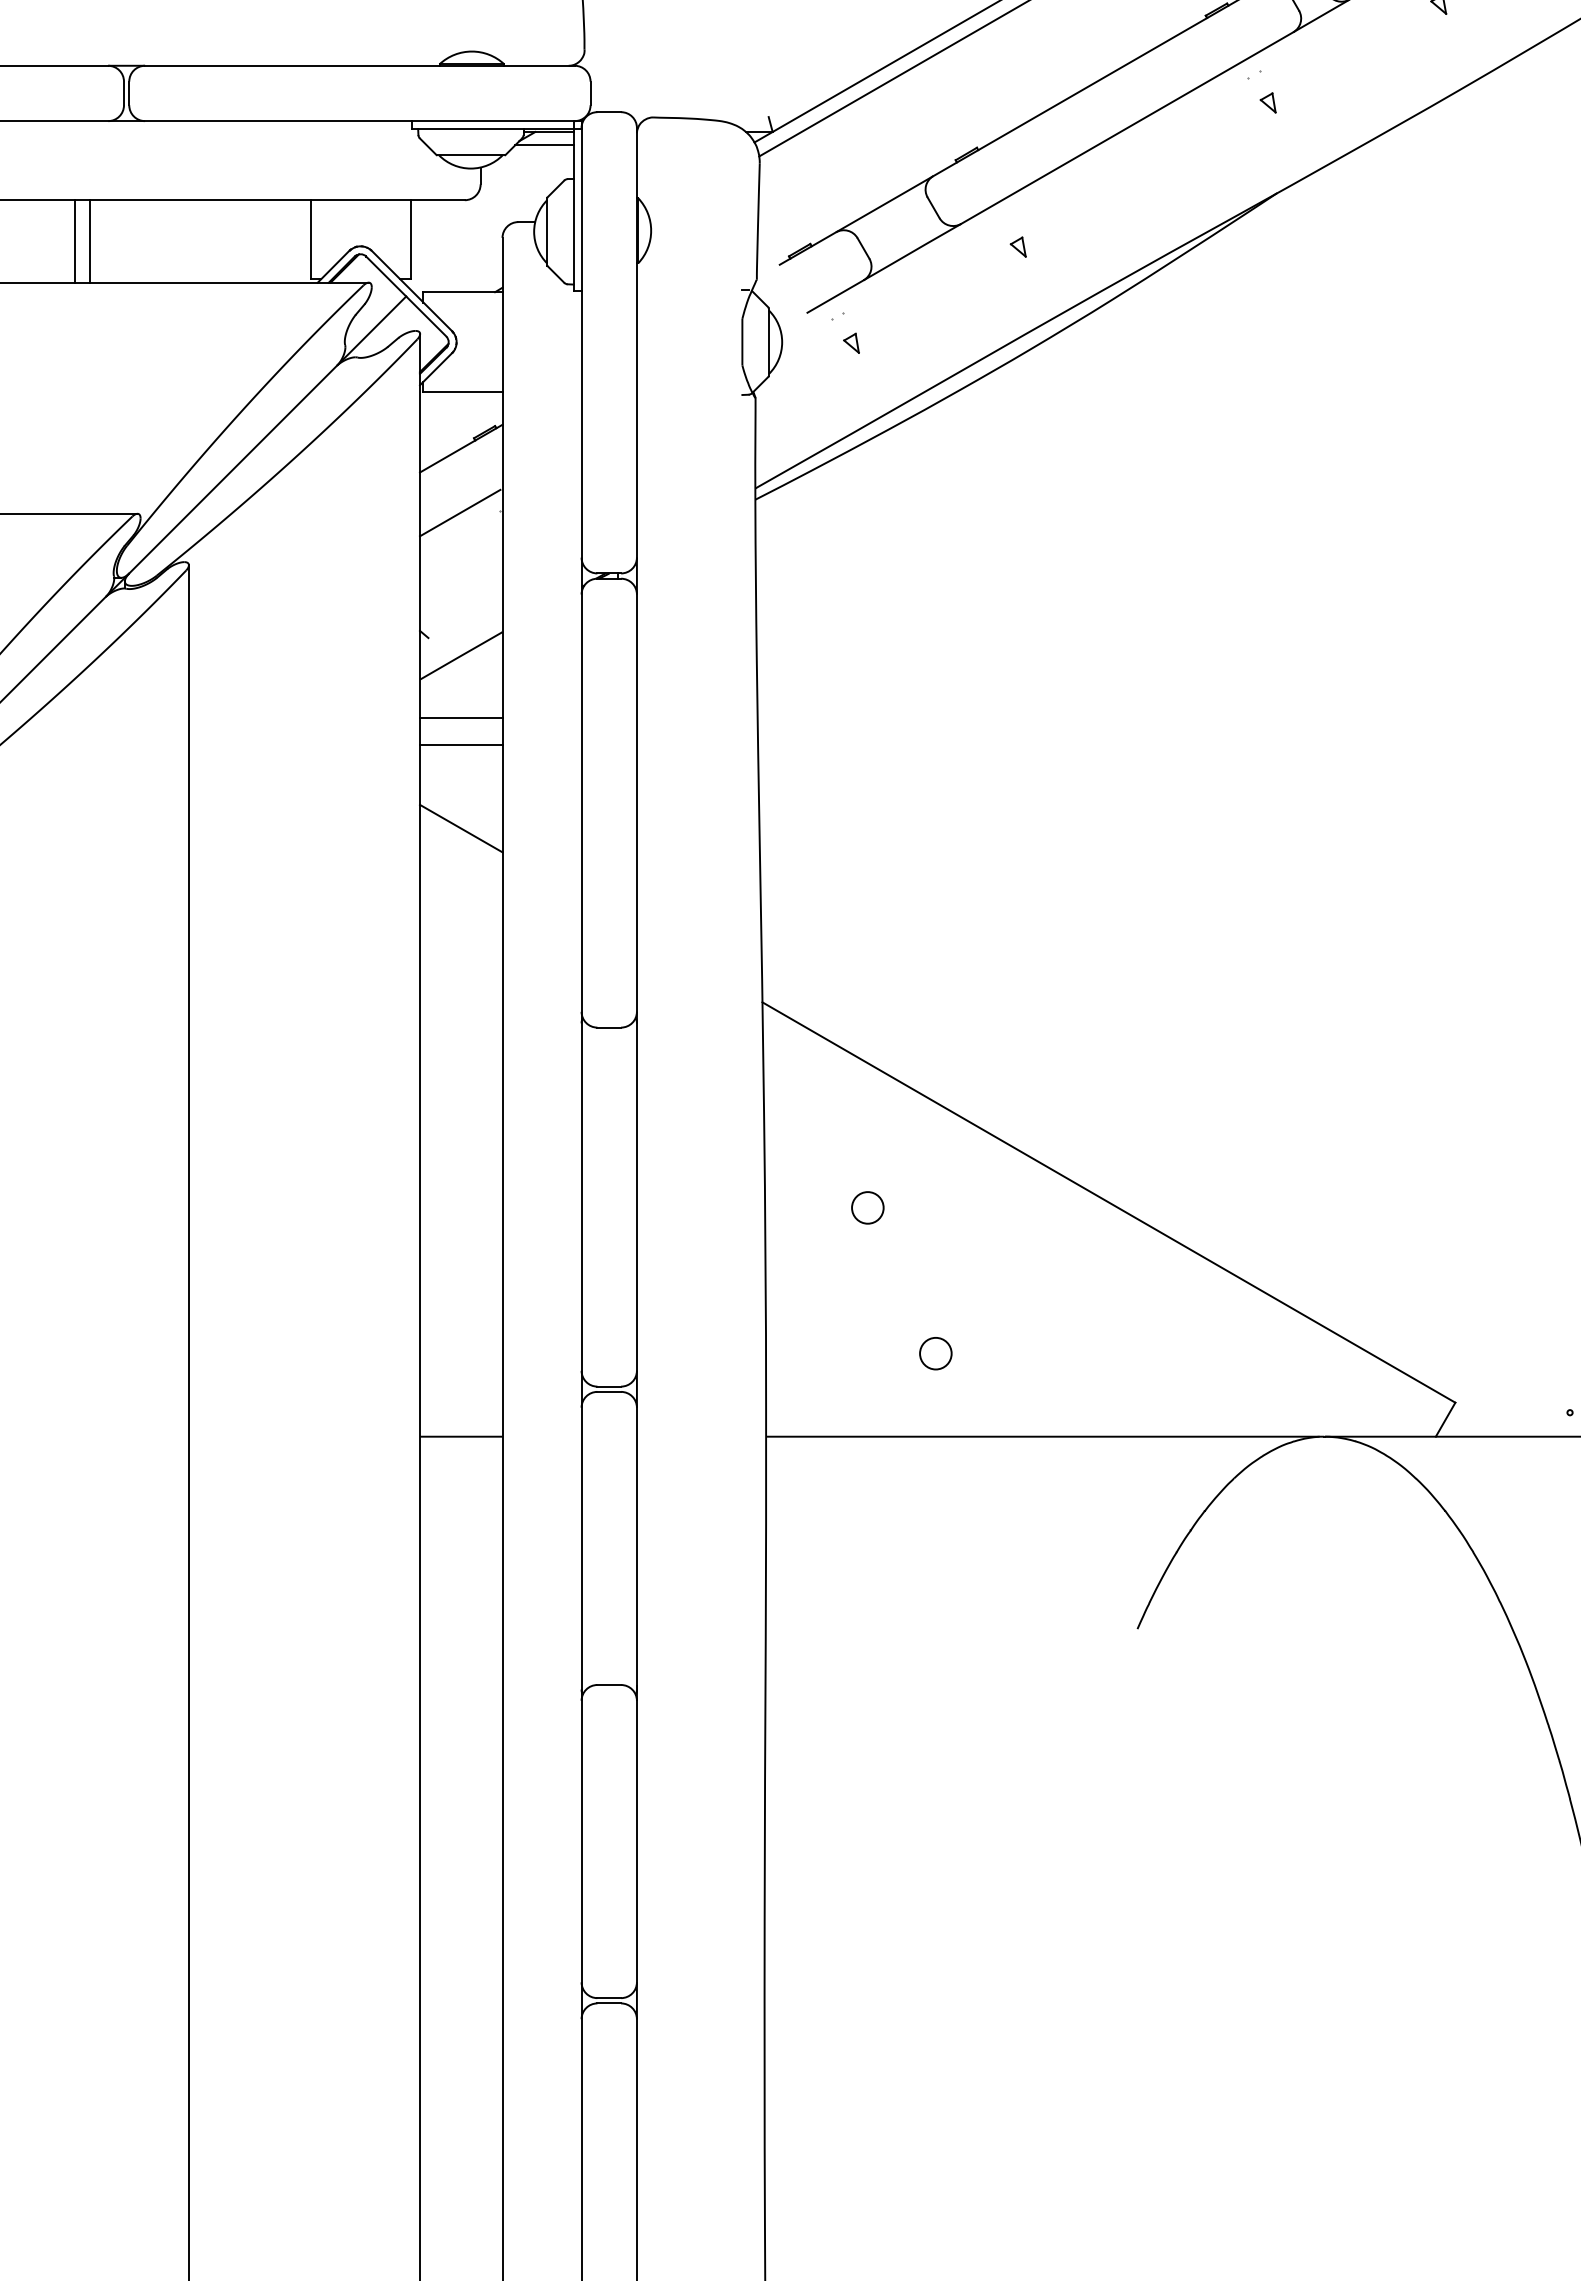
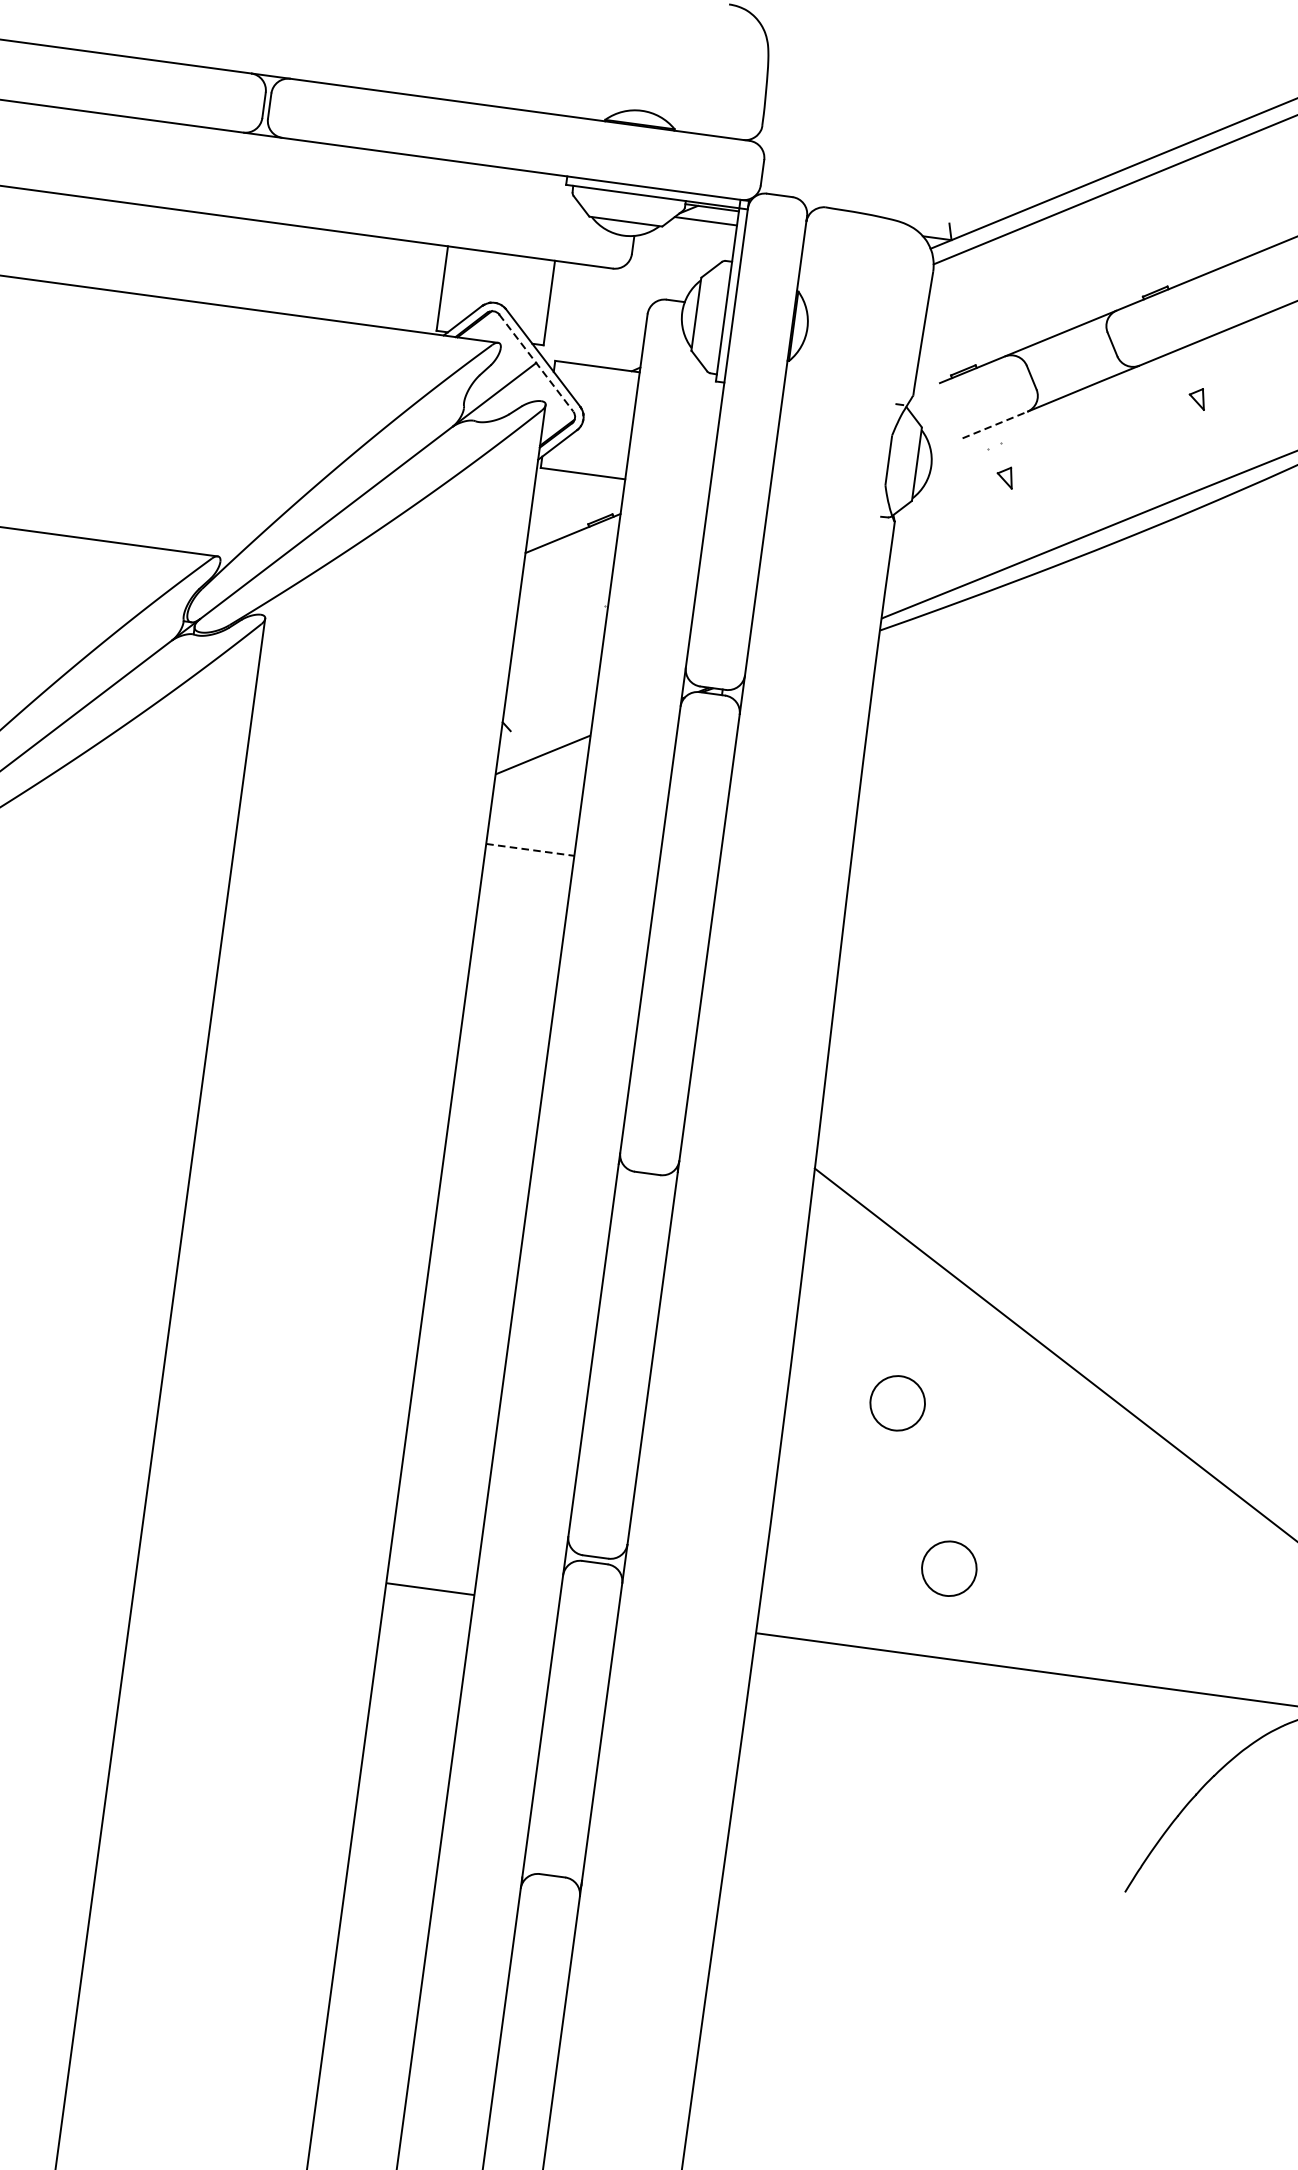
line: (75, 241) -> (190, 256), removed
line: (89, 241) -> (205, 258), removed
line: (406, 296) -> (536, 363), solid -> dashed
line: (835, 296) -> (994, 425), solid -> dashed
line: (460, 512) -> (563, 601), removed
line: (461, 718) -> (534, 821), removed
line: (461, 744) -> (530, 849), solid -> dashed
line: (461, 828) -> (518, 939), removed
circle: (867, 1207) -> (897, 1402), size x1.6
circle: (935, 1353) -> (949, 1568), size x1.6

